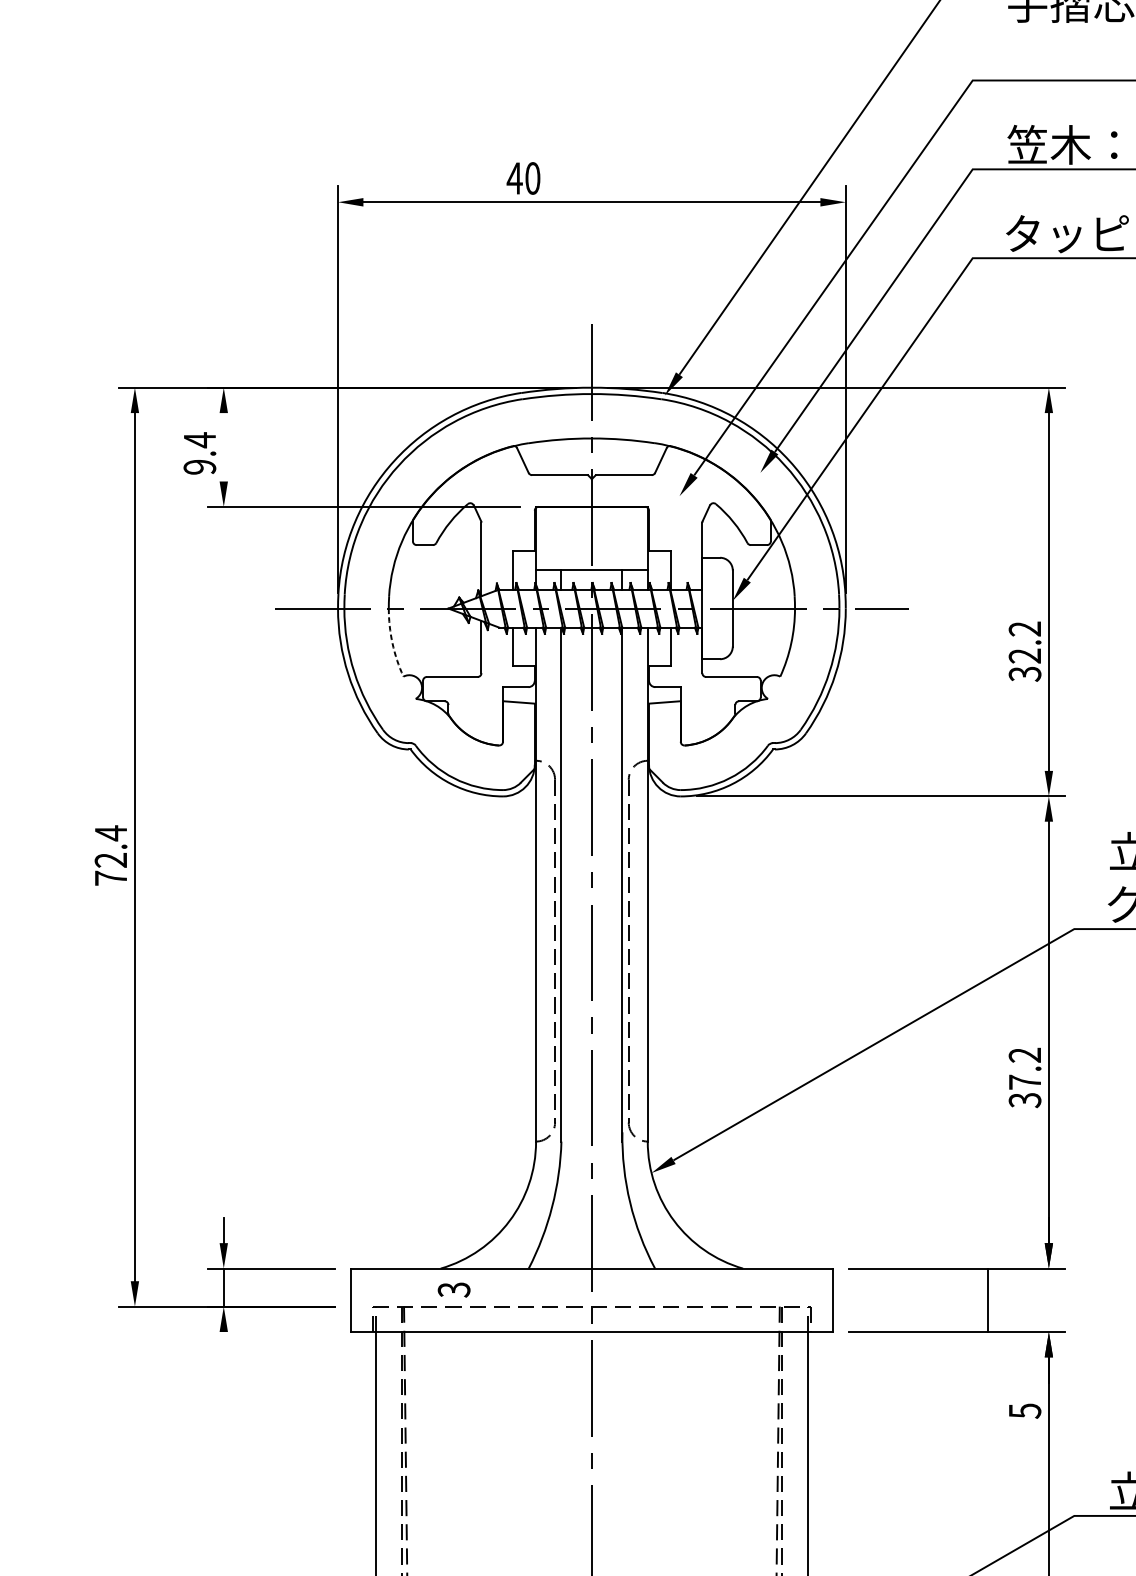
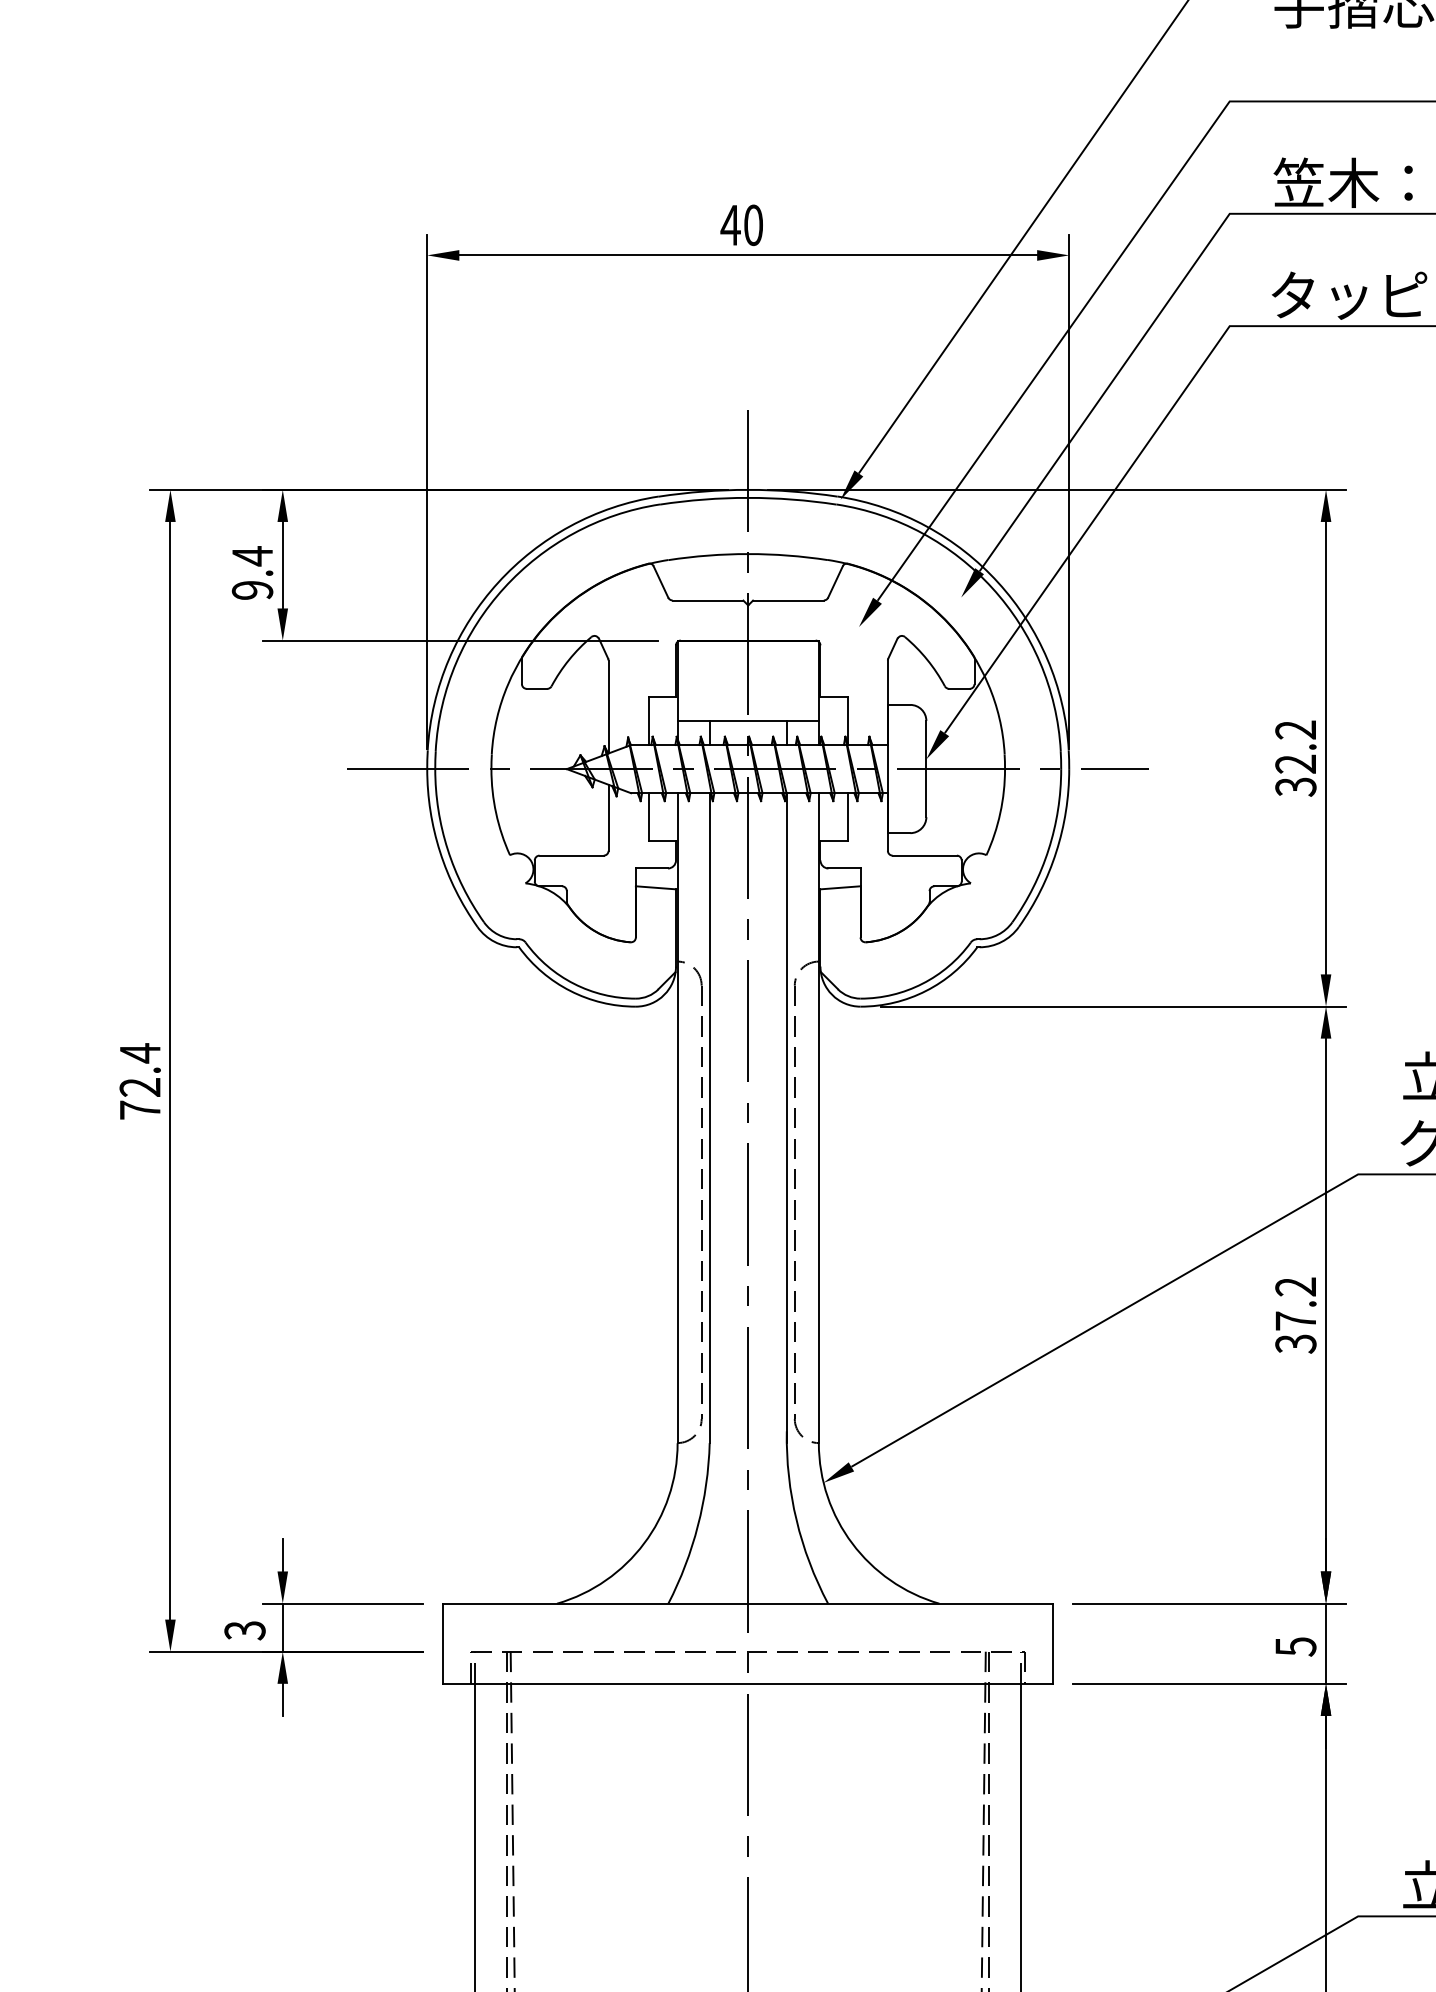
text: (523, 177) -> (741, 224), moved
line: (223, 446) -> (282, 564), added
arc: (392, 643) -> (496, 813), dashed -> solid
text: (1024, 651) -> (1295, 758), moved
text: (1024, 1077) -> (1295, 1315), moved
text: (453, 1289) -> (244, 1630), moved
line: (988, 1300) -> (1326, 1643), moved
line: (223, 1344) -> (282, 1699), added
text: (1024, 1410) -> (1295, 1646), moved

